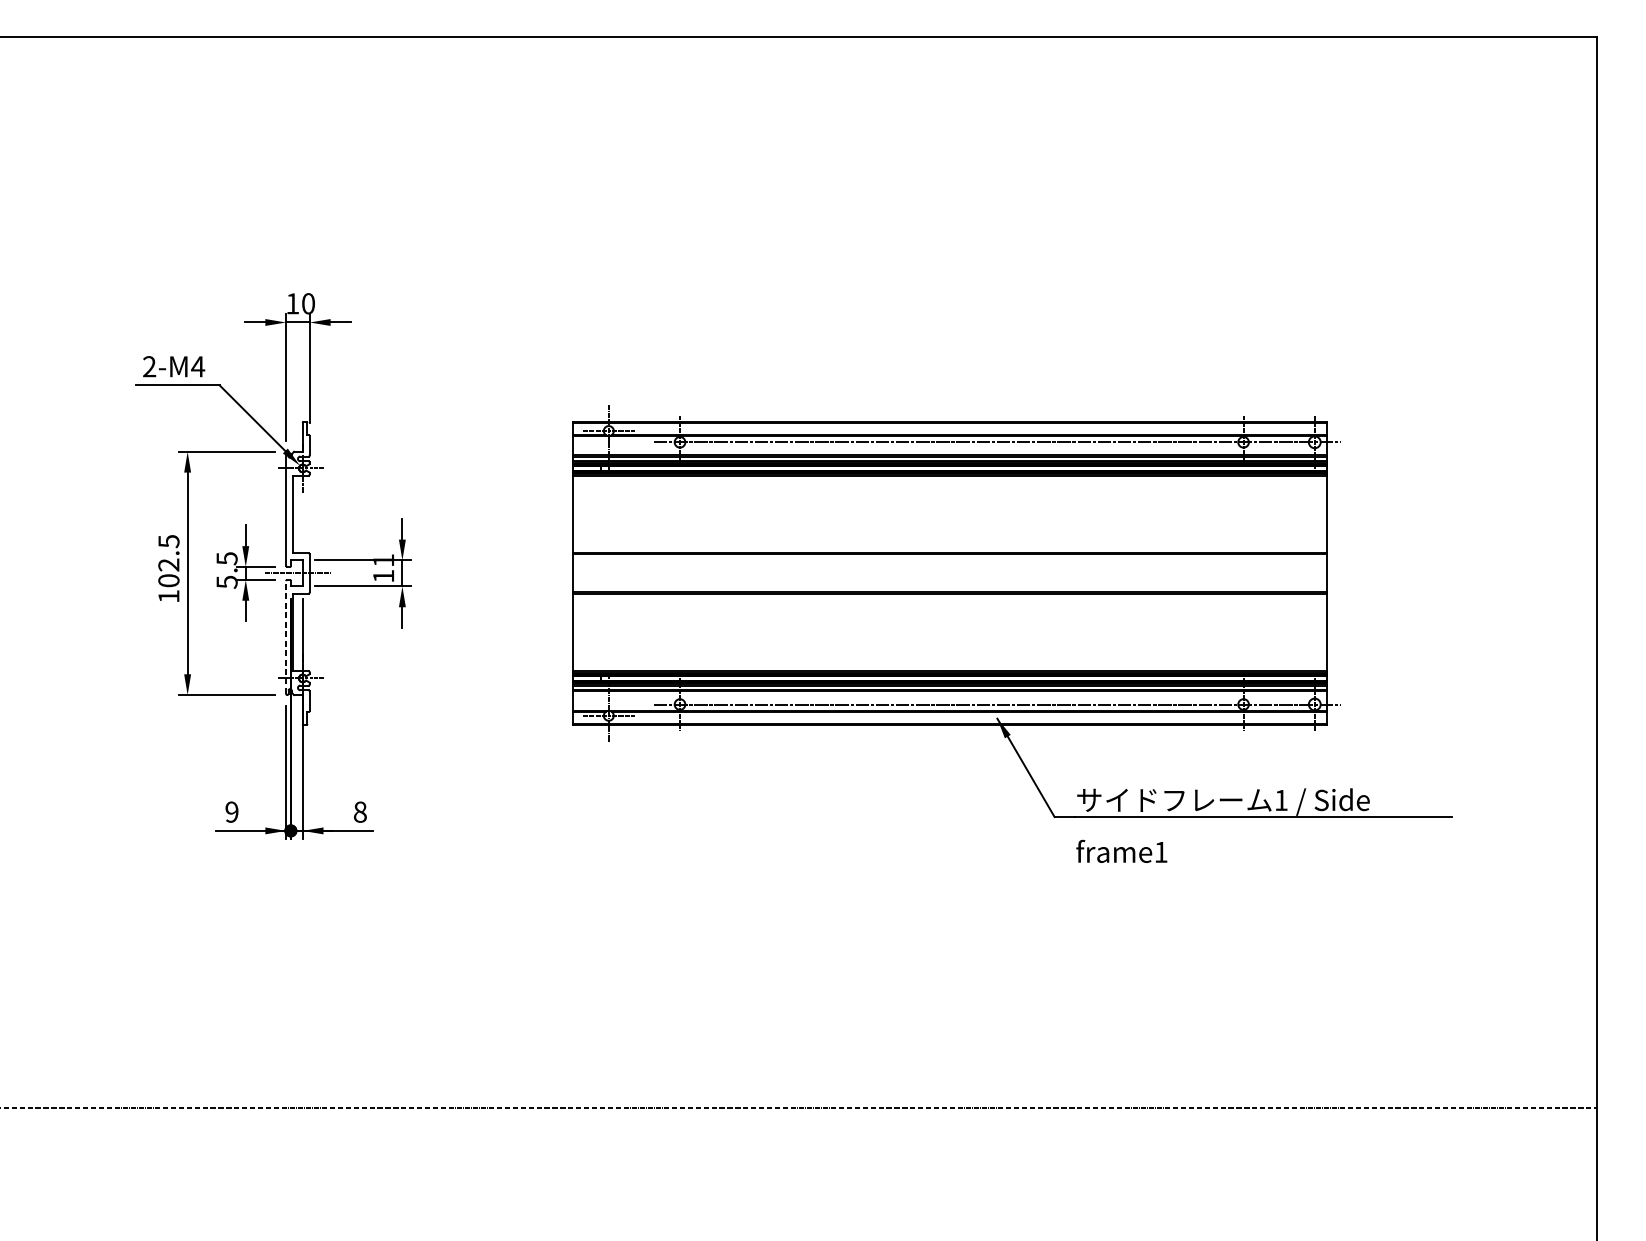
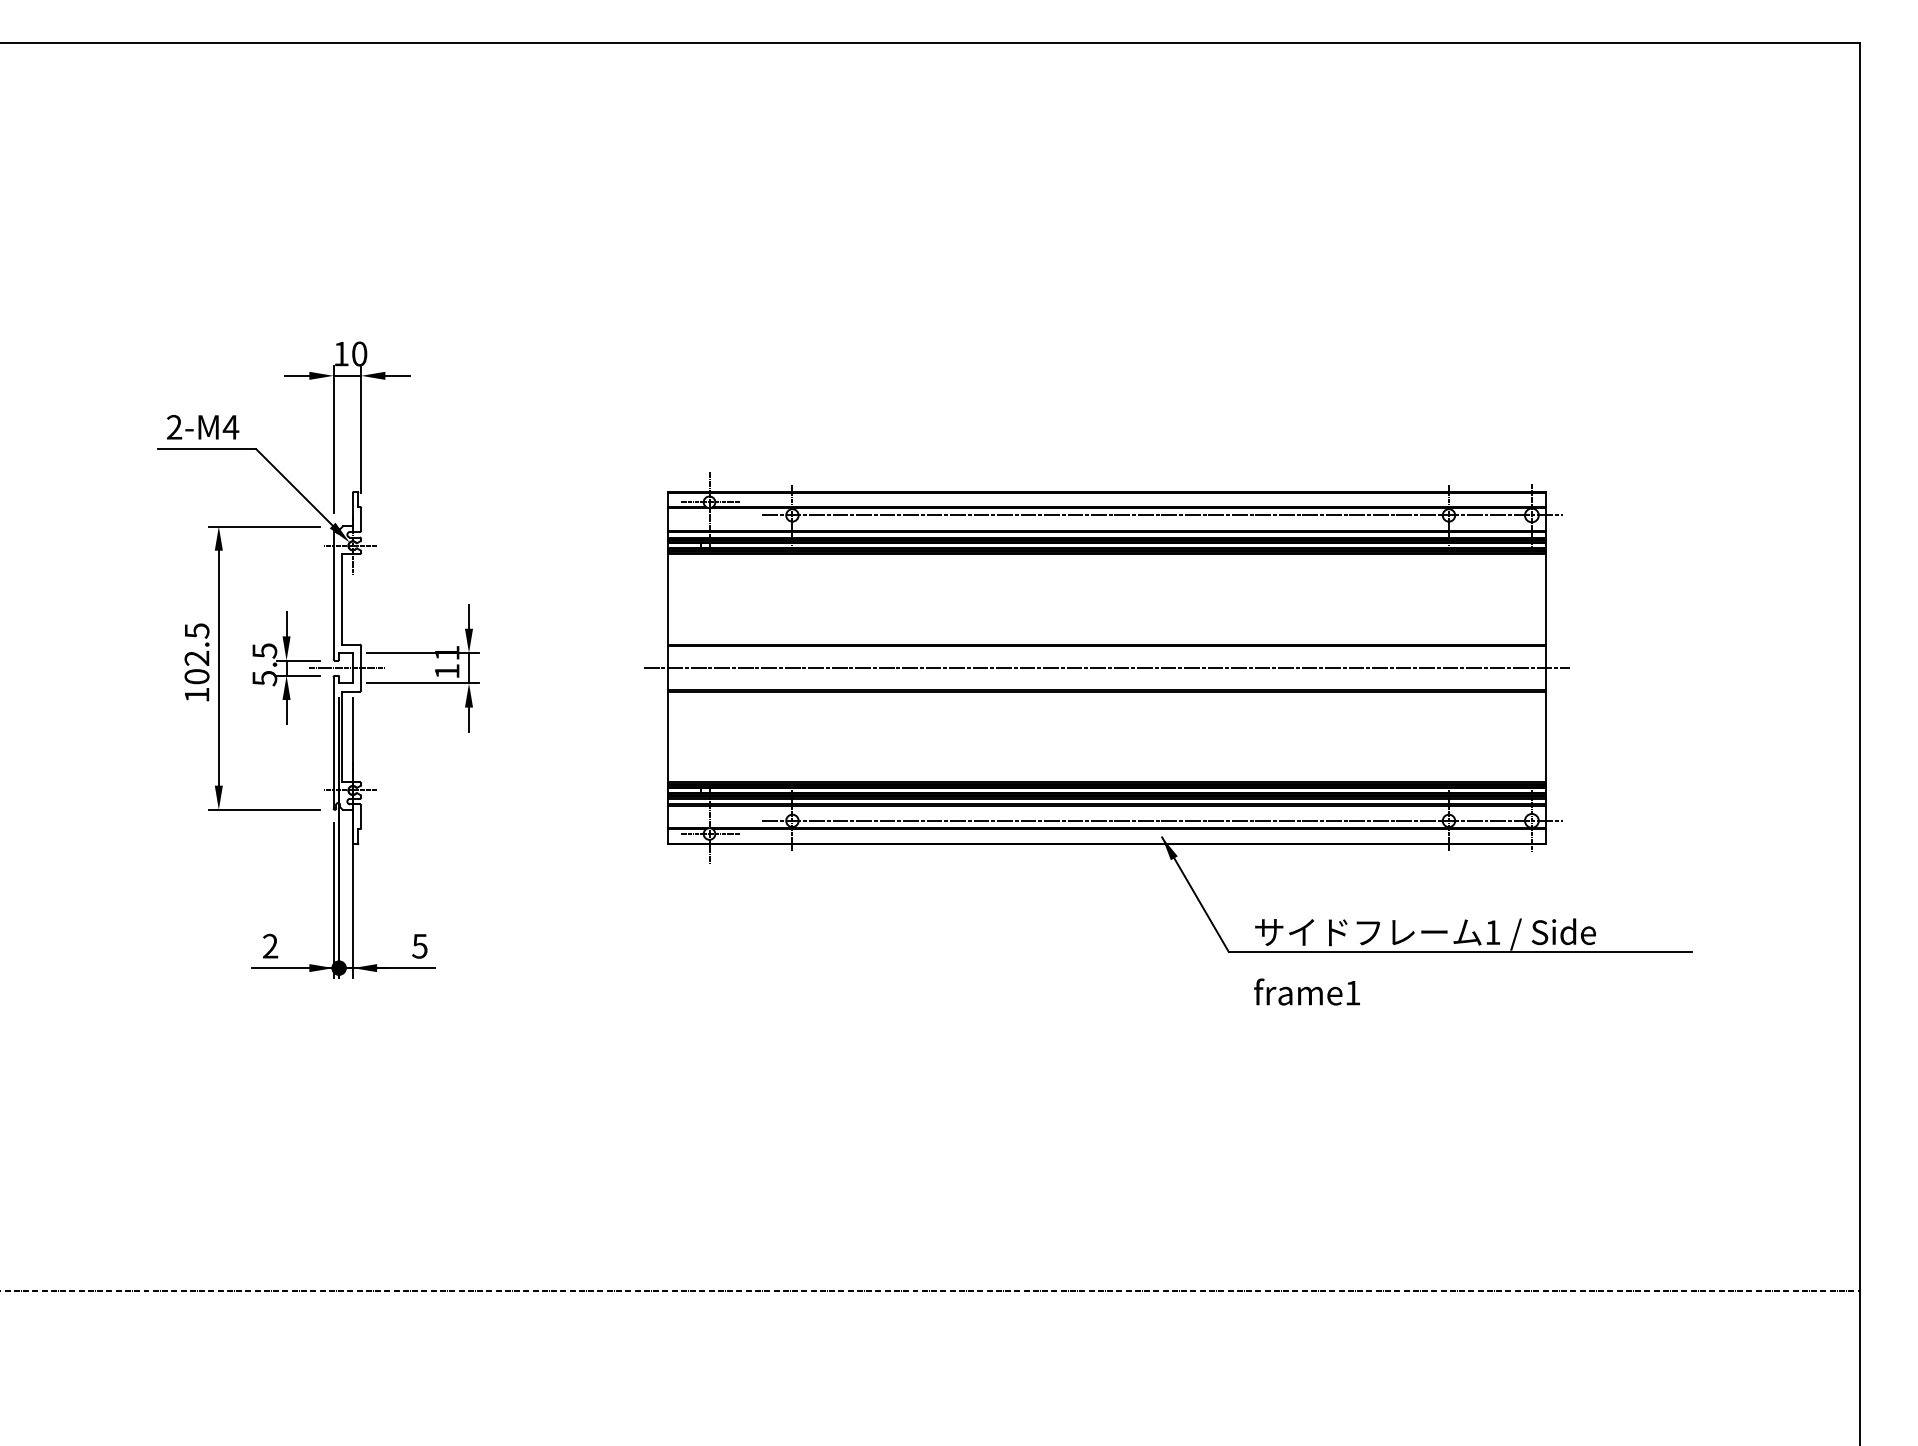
line: (949, 573) -> (1106, 668), added
line: (286, 637) -> (333, 742), dashed -> solid
text: (359, 811) -> (419, 945), 8 -> 5
text: (231, 812) -> (270, 946), 9 -> 2

